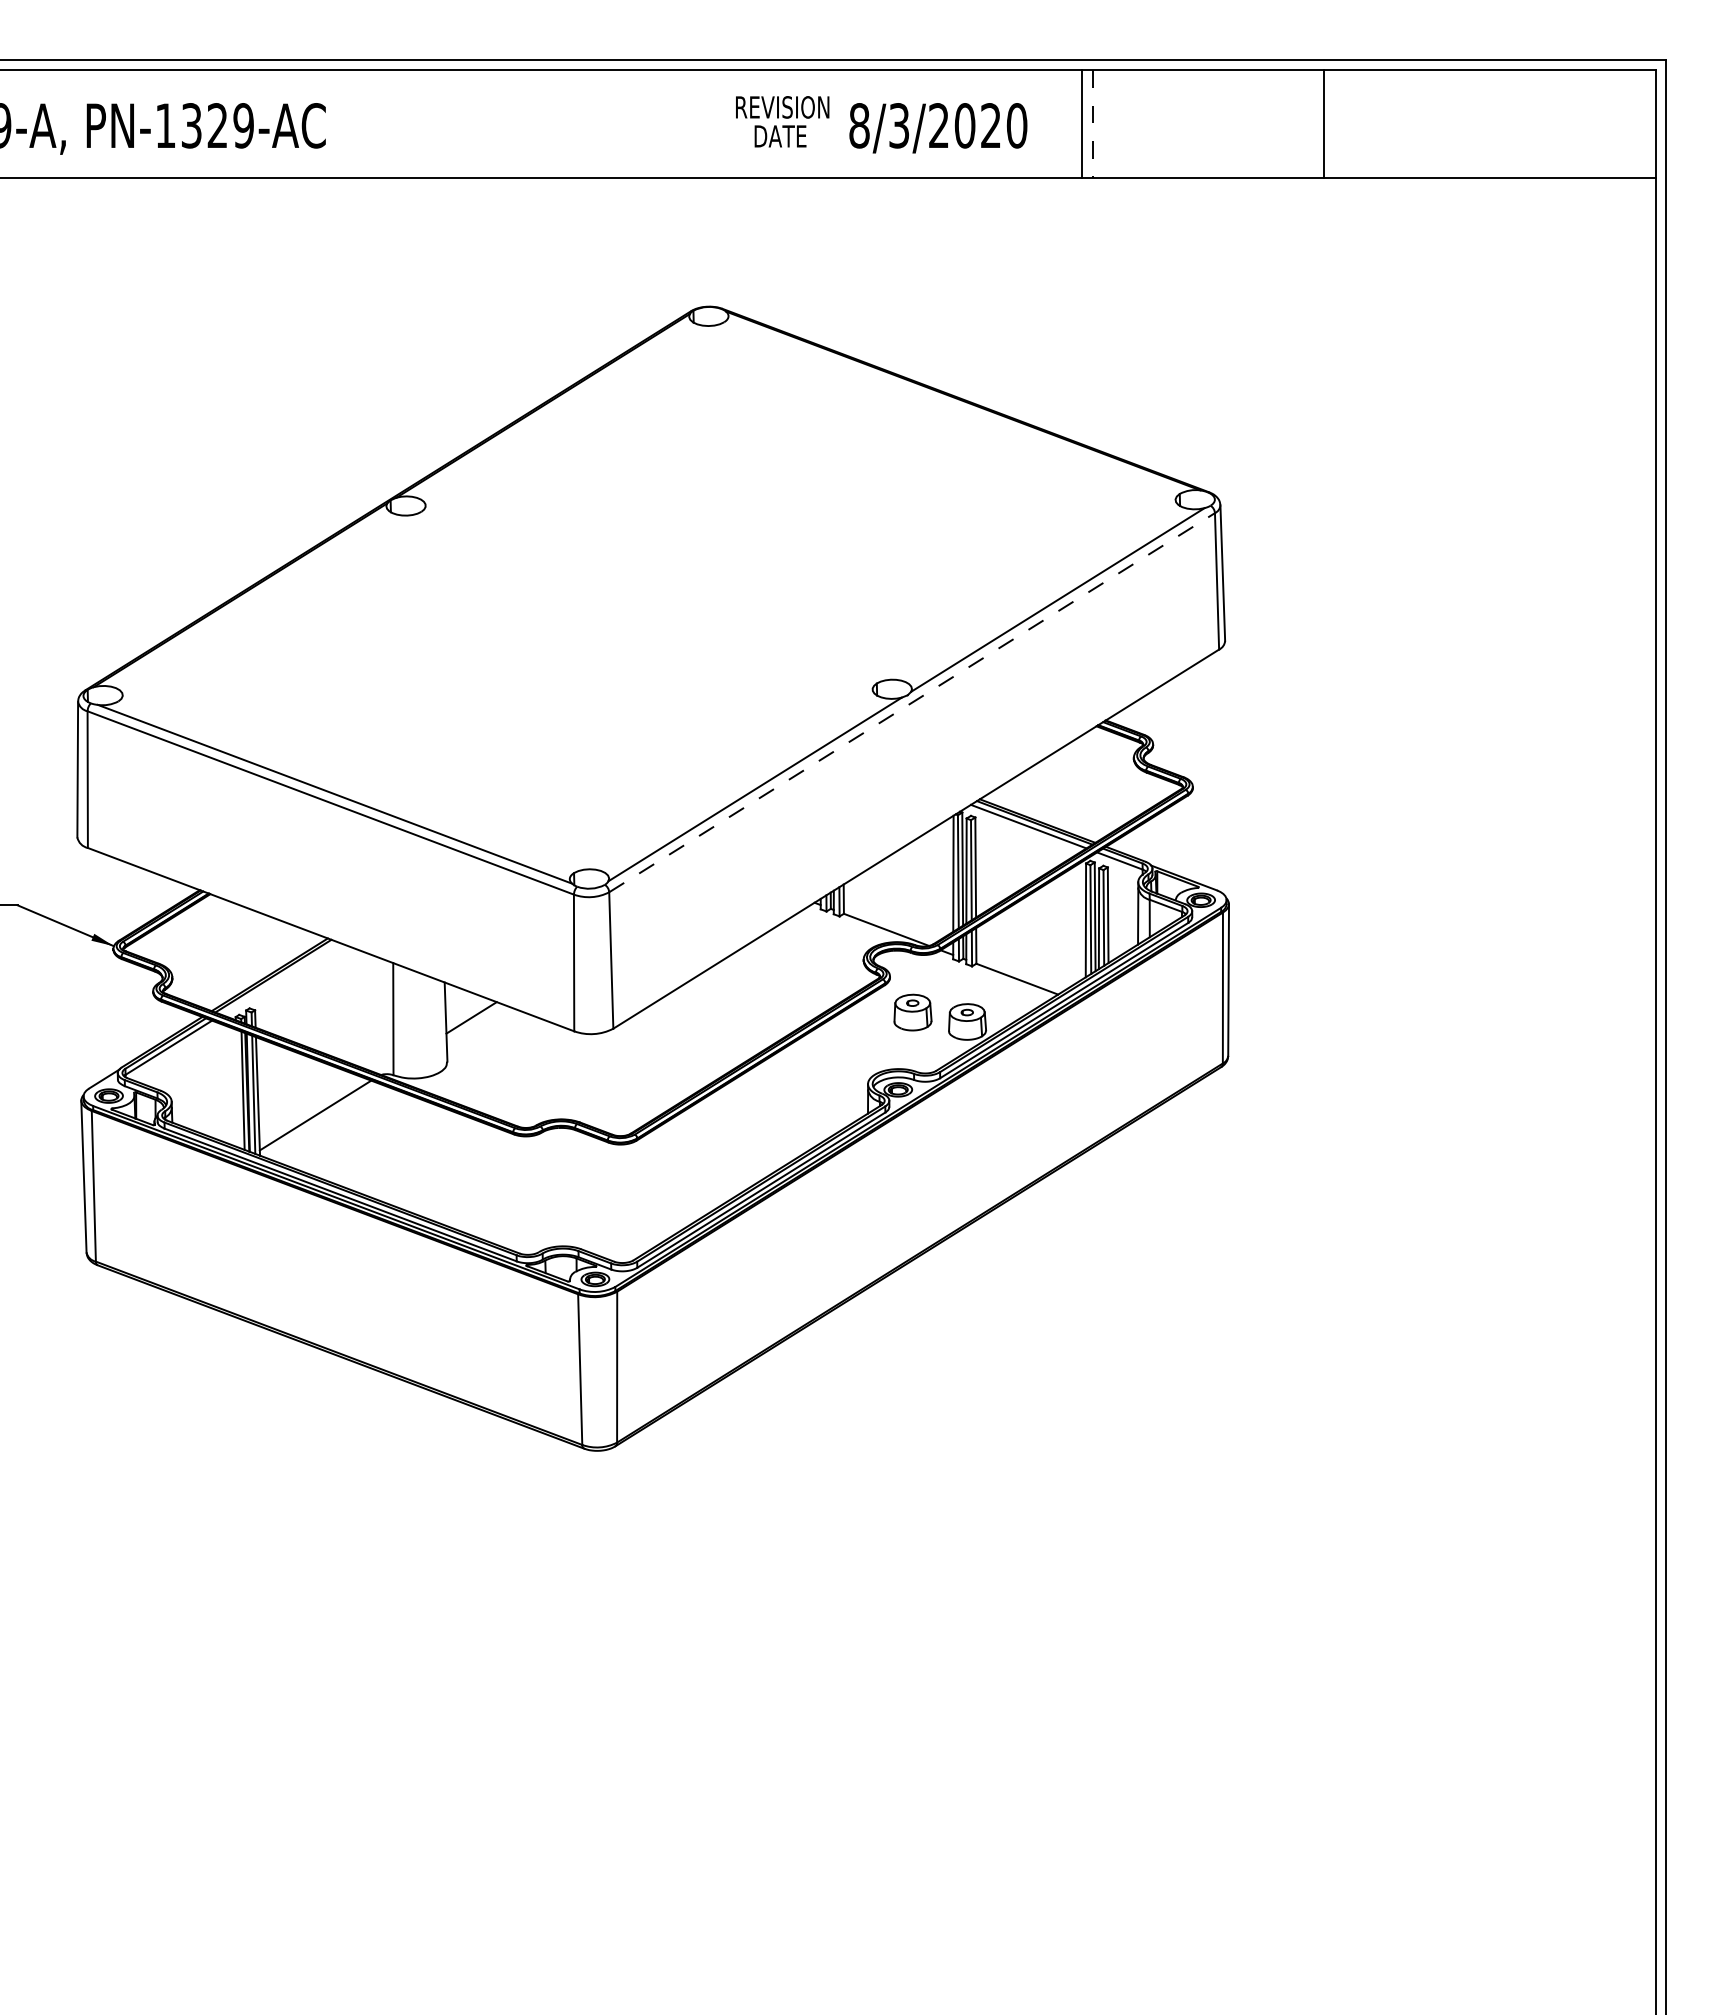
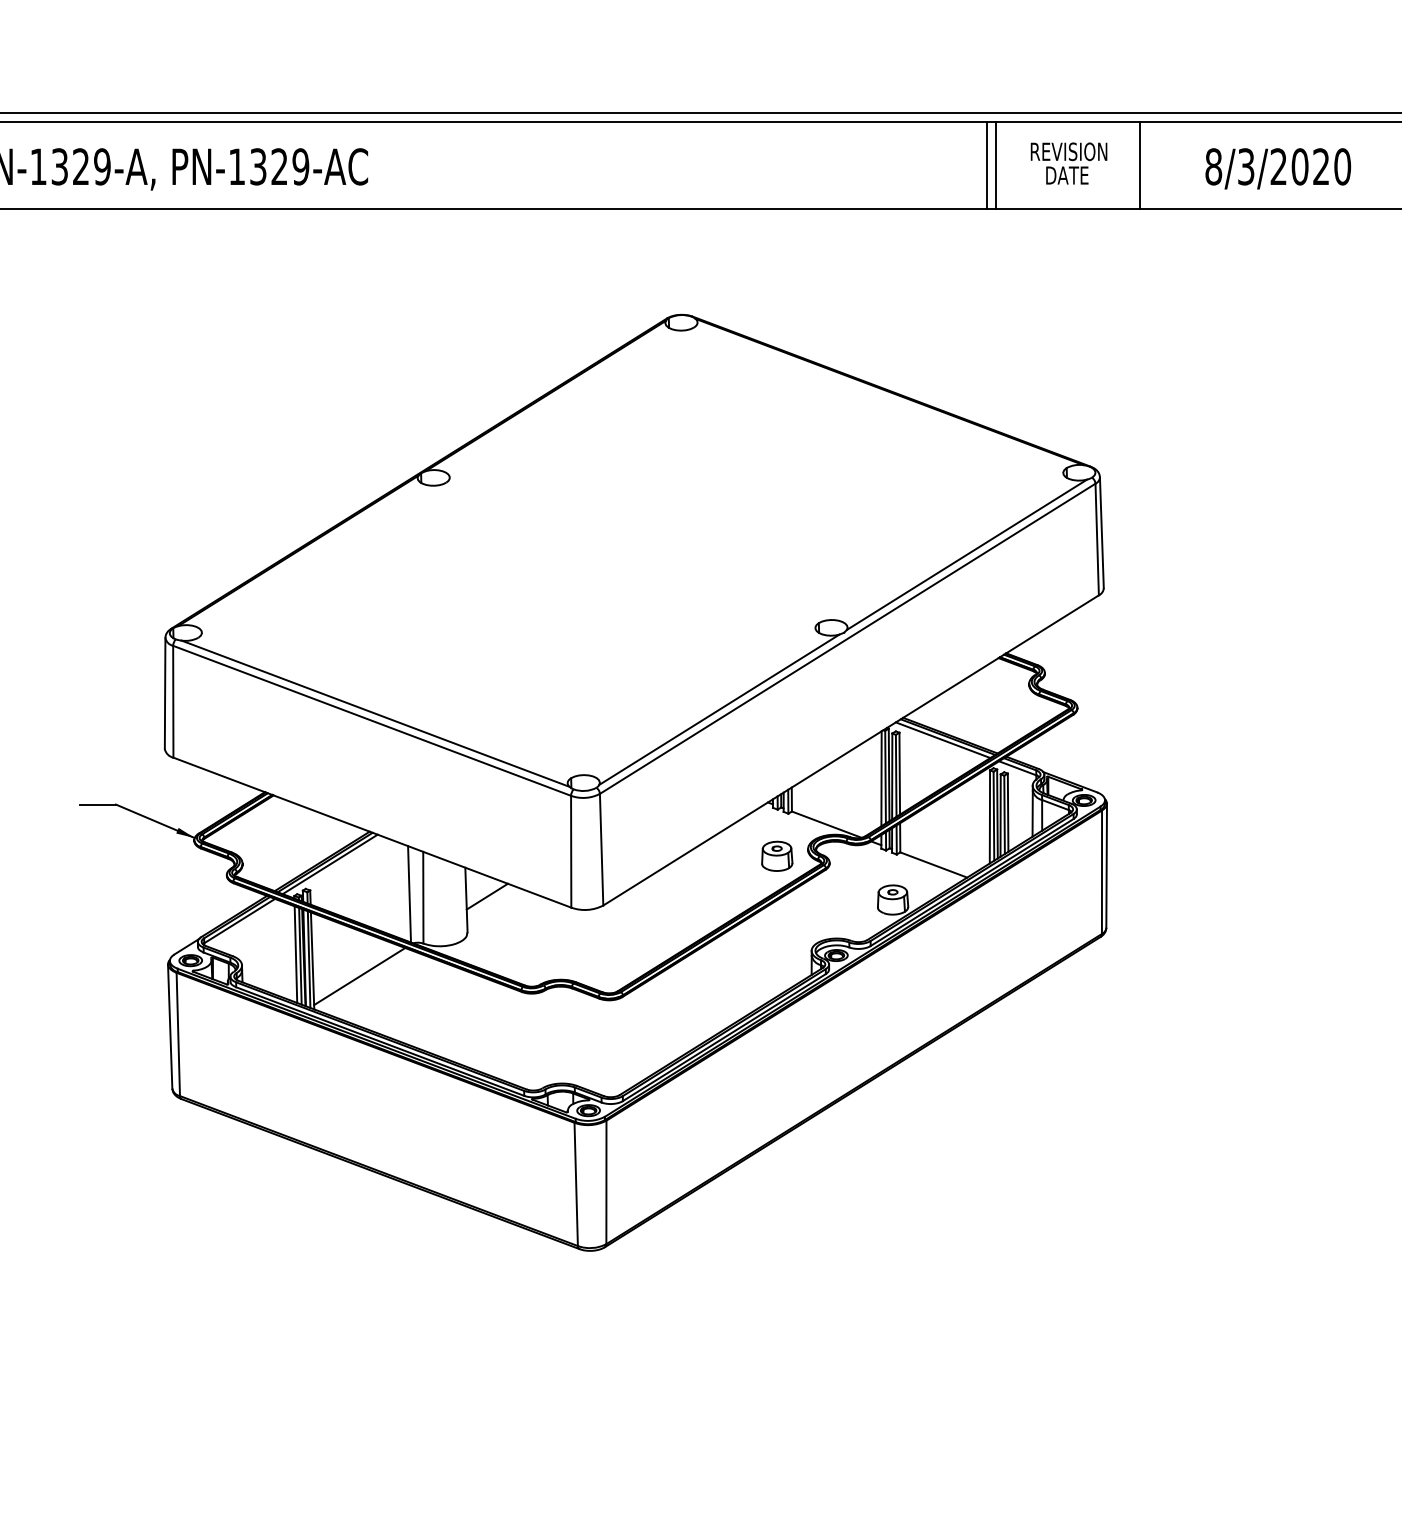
text: (782, 121) -> (1068, 163), moved
line: (1323, 123) -> (1140, 164), moved
line: (1093, 124) -> (996, 165), dashed -> solid
text: (938, 128) -> (1278, 169), moved
line: (912, 702) -> (848, 638), dashed -> solid
line: (279, 978) -> (330, 864), added
part: (912, 1012) -> (776, 856), moved
line: (376, 1014) -> (409, 893), added
line: (237, 1088) -> (295, 954), added

